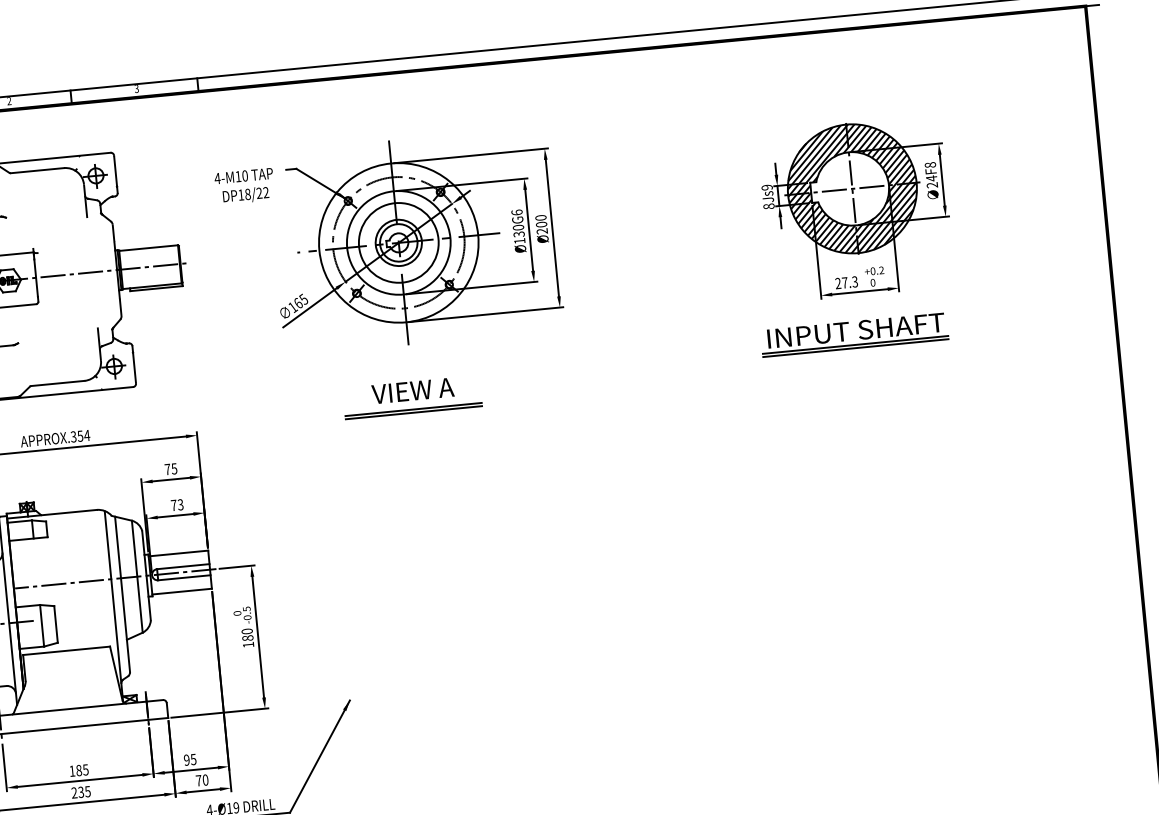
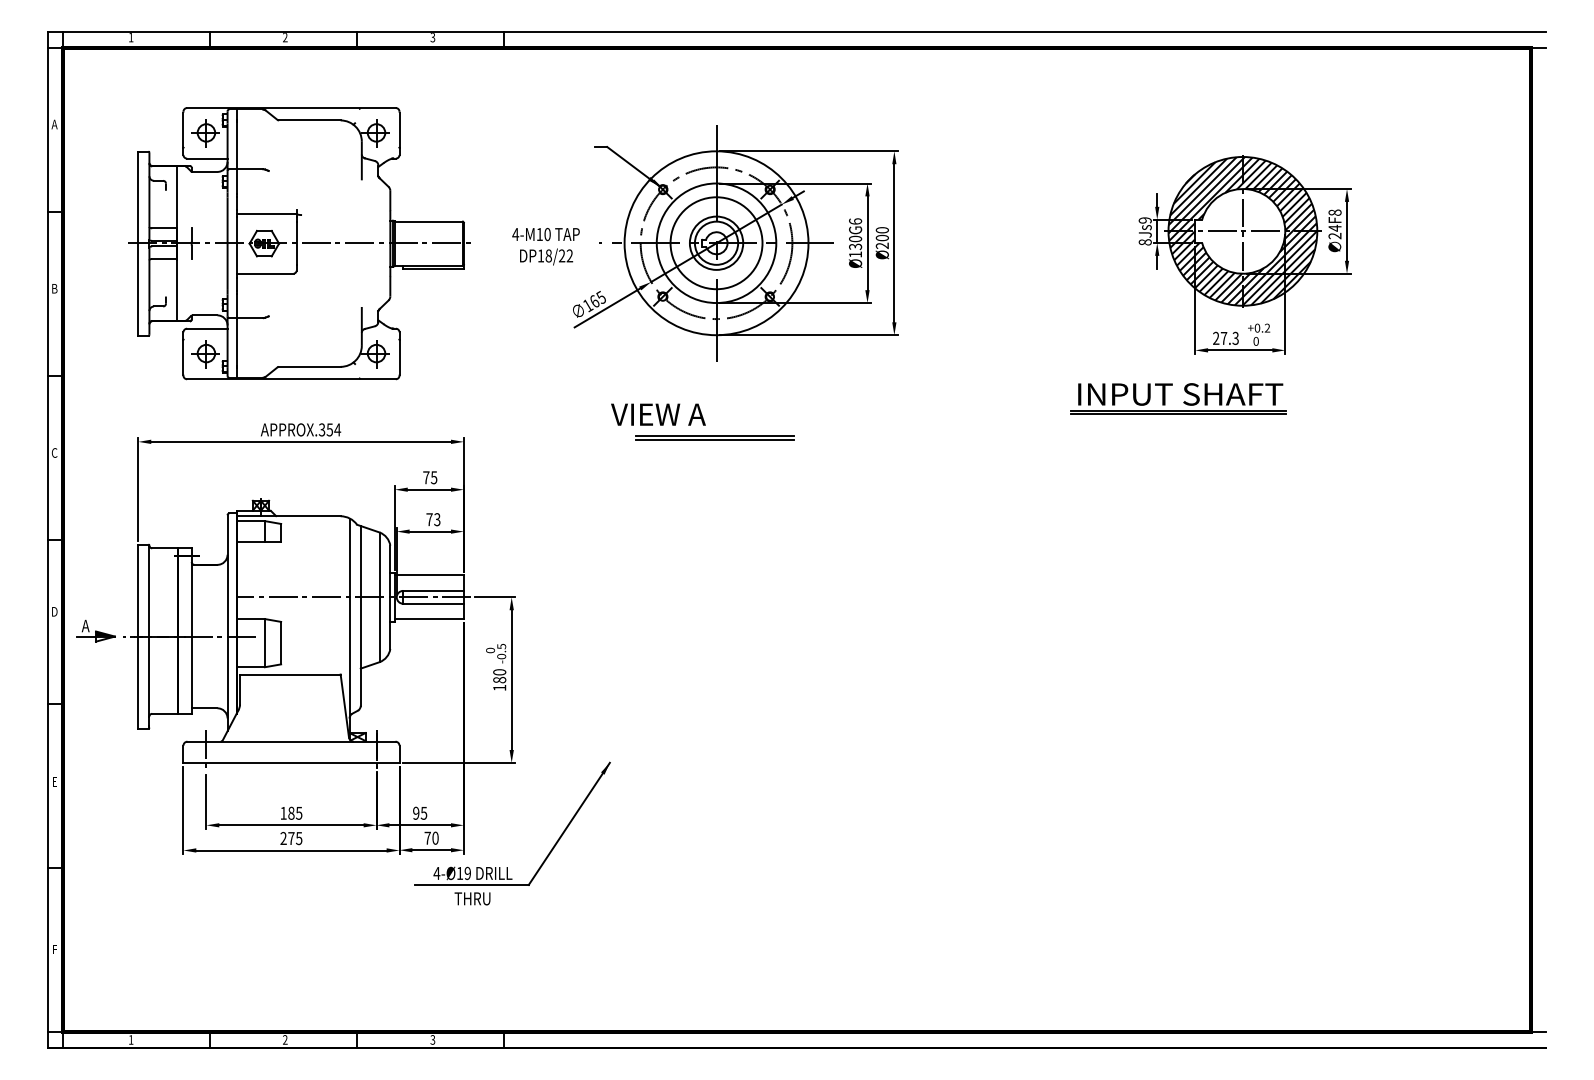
text: (244, 186) -> (545, 246), moved
part: (859, 337) -> (1183, 402), moved
text: (413, 390) -> (658, 414), moved
text: (81, 792) -> (291, 838), 235 -> 275

